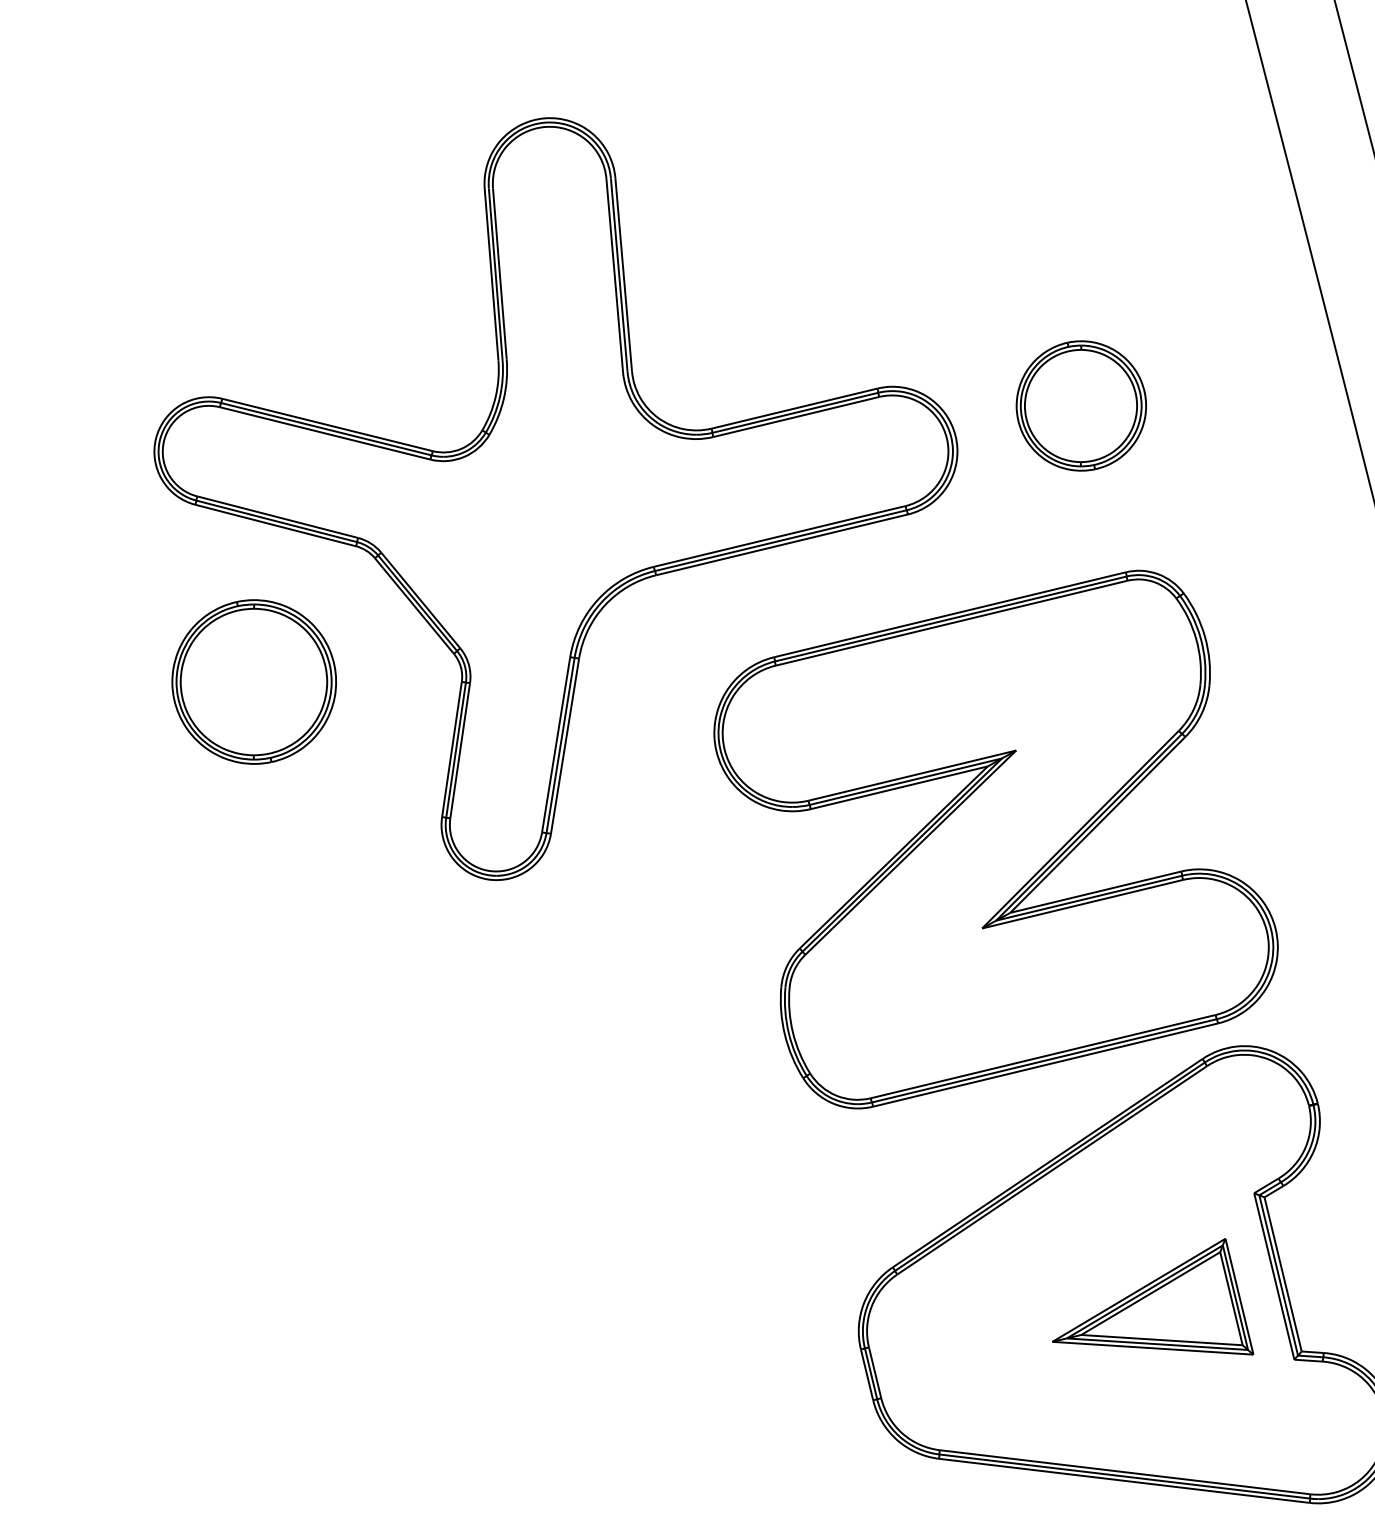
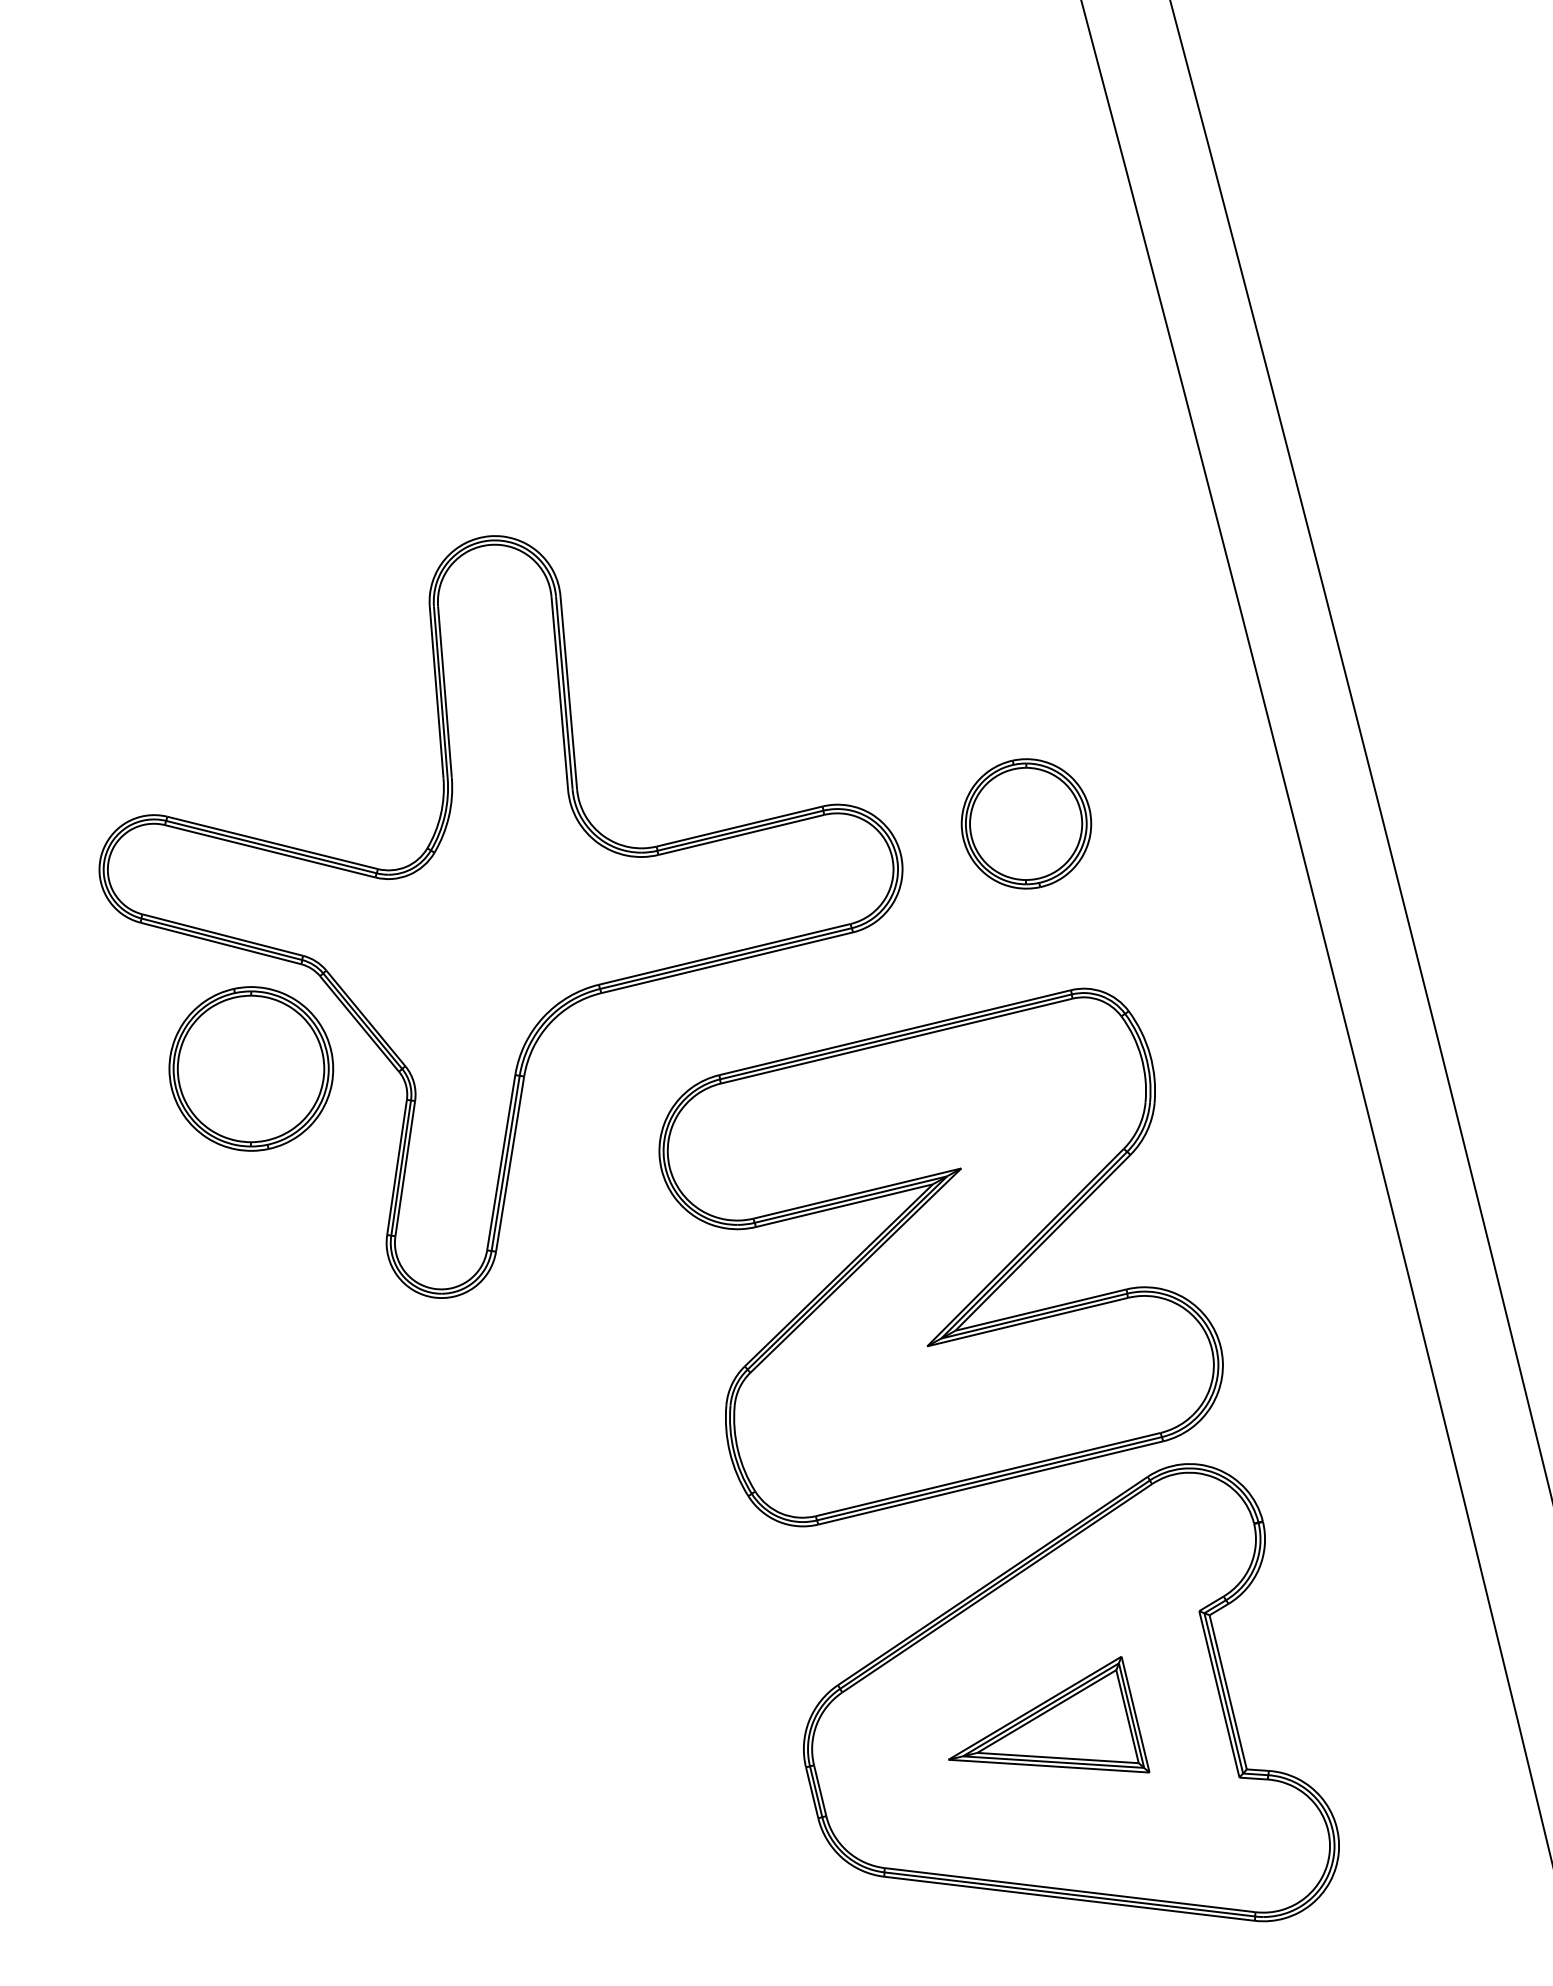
part: (254, 681) -> (251, 1068), moved
part: (1153, 1296) -> (1049, 1714), moved

